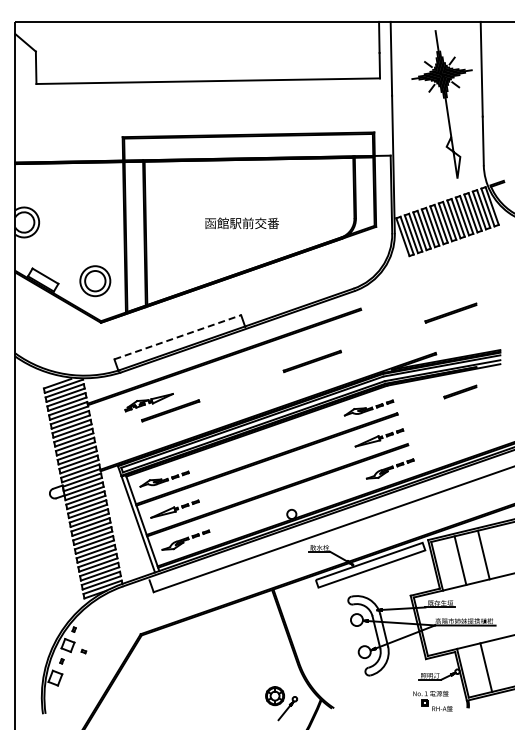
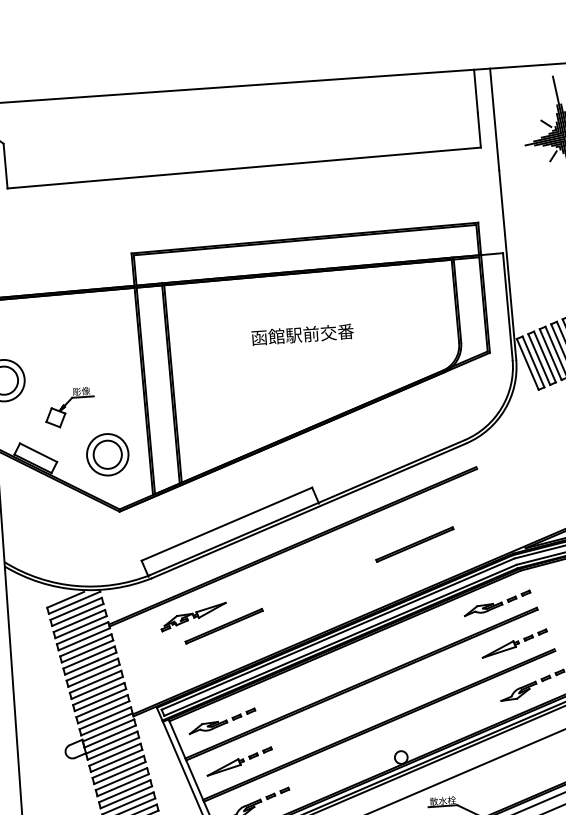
text: (241, 223) -> (301, 334), moved
part: (70, 245) -> (70, 407), added
line: (178, 337) -> (227, 524), dashed -> solid

